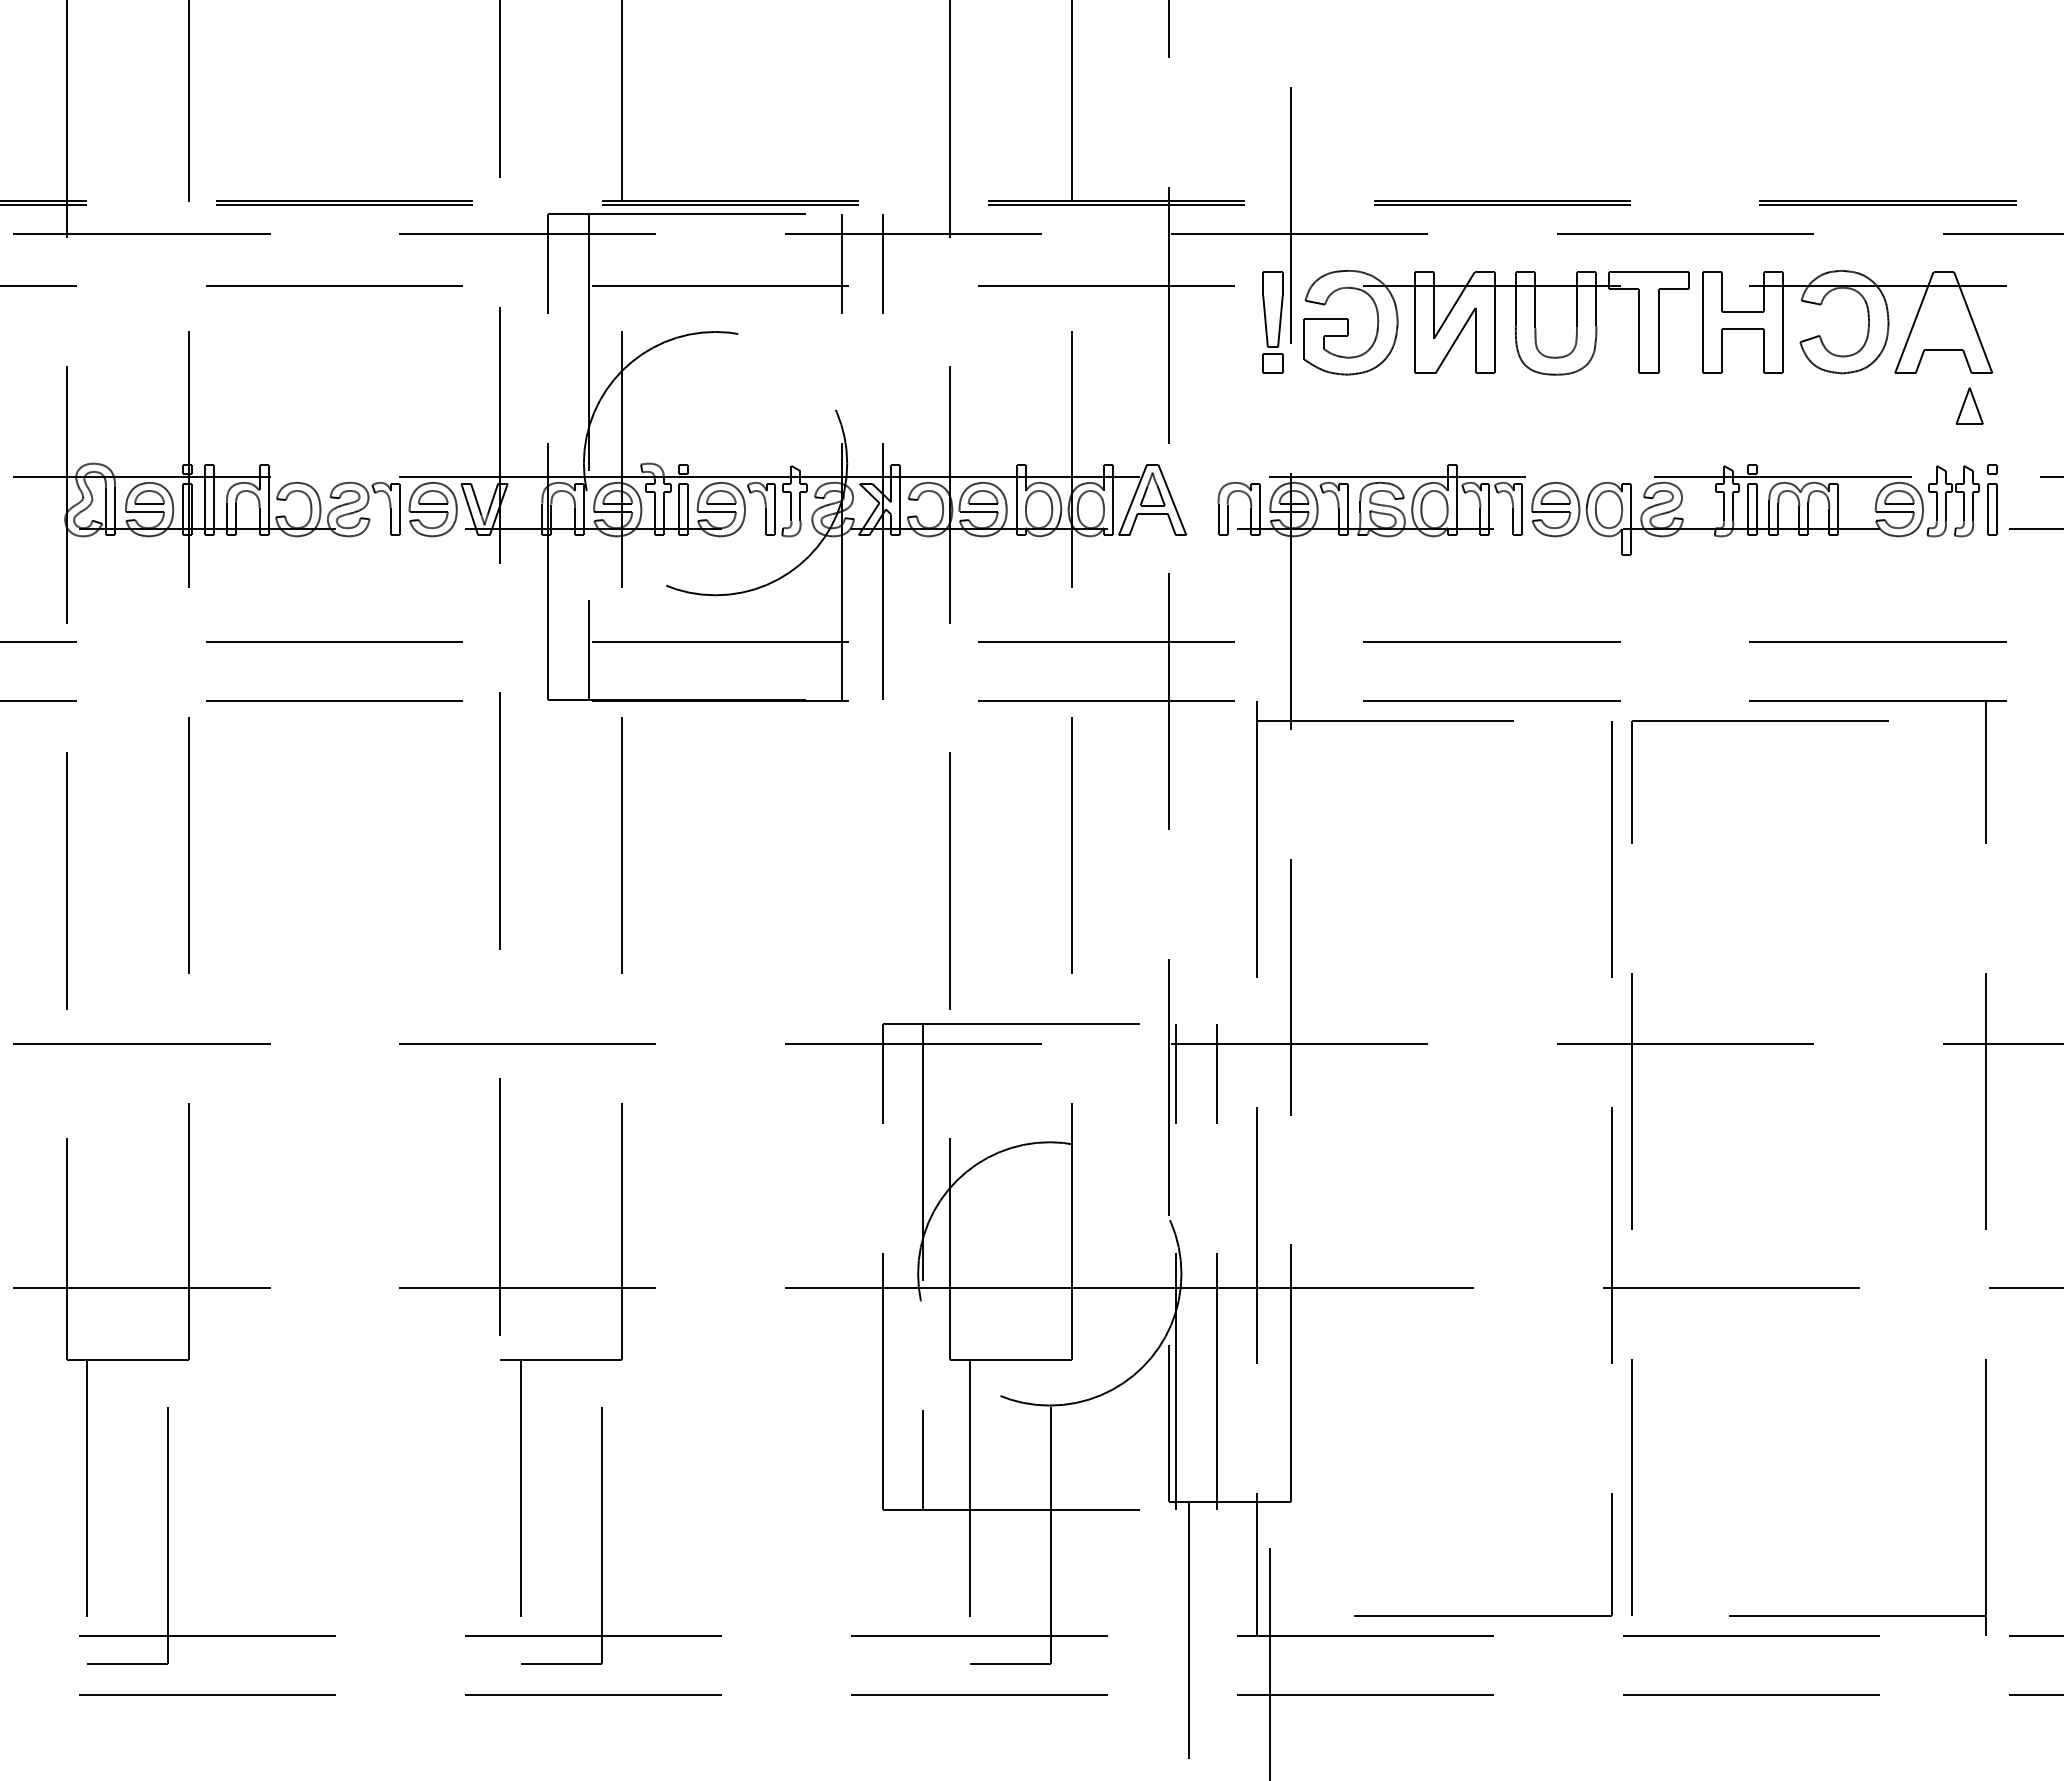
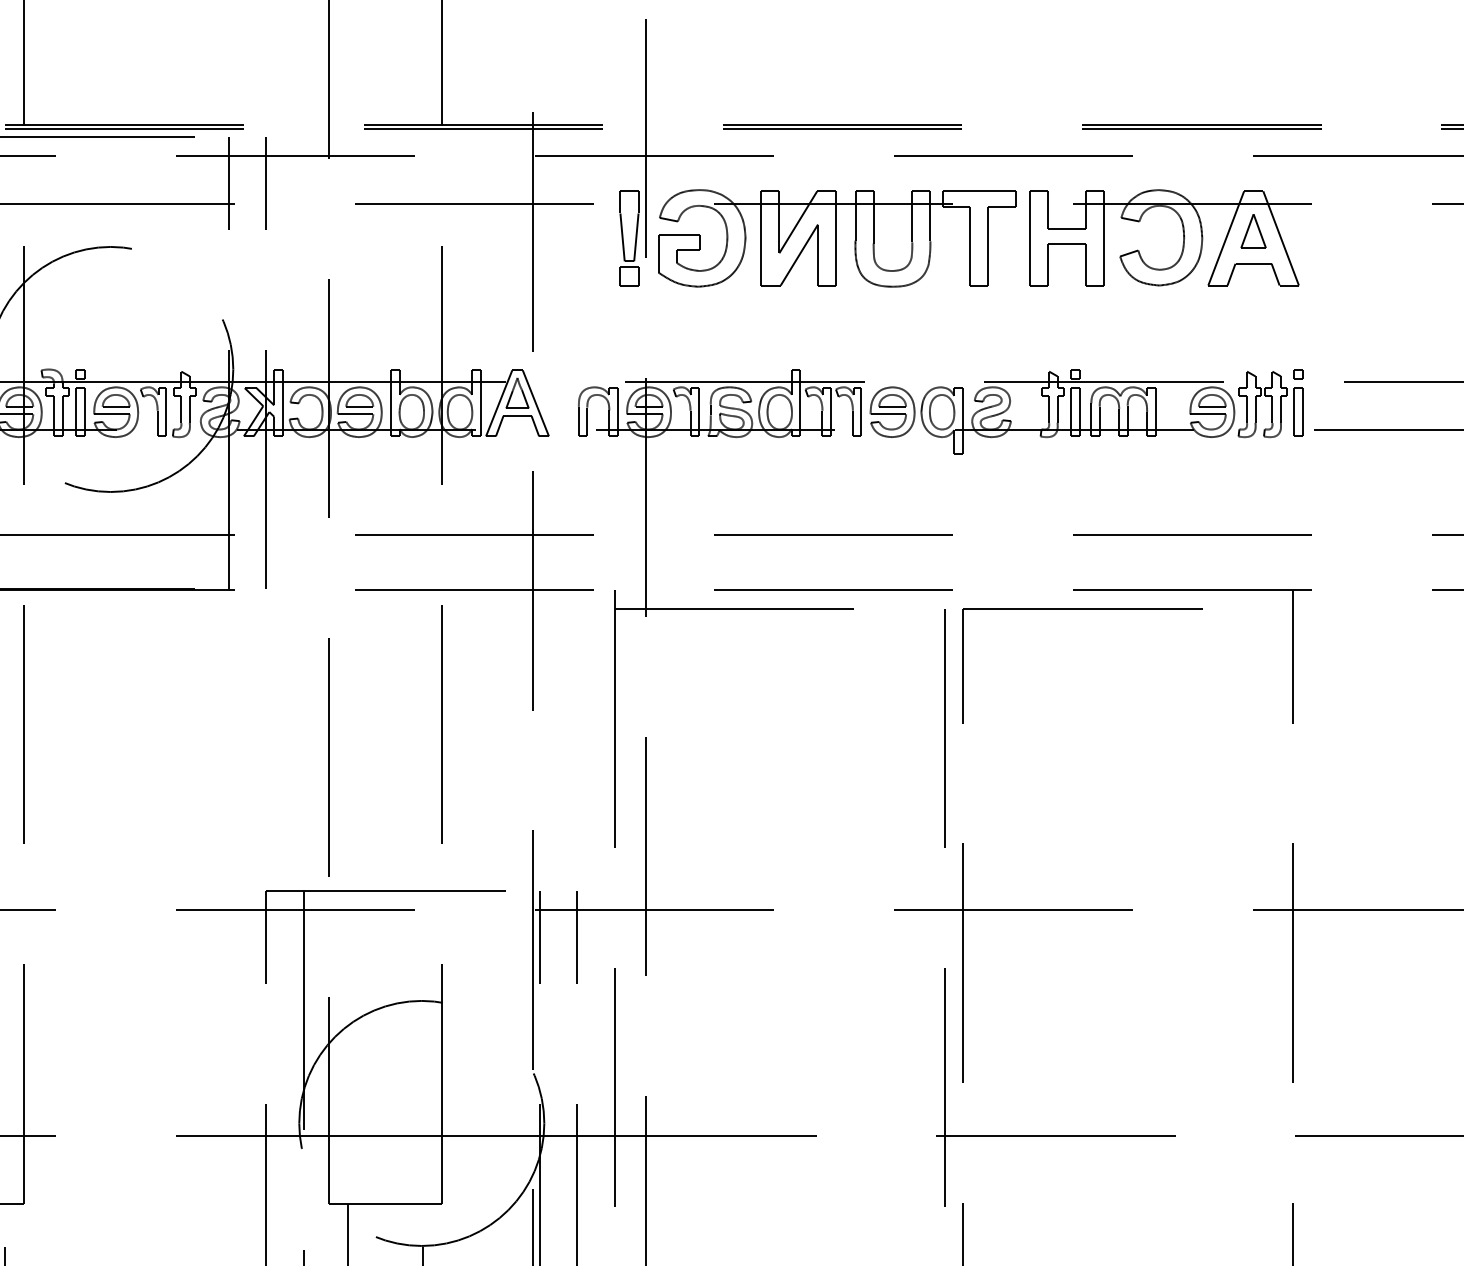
part: (1969, 405) -> (1253, 230), moved

